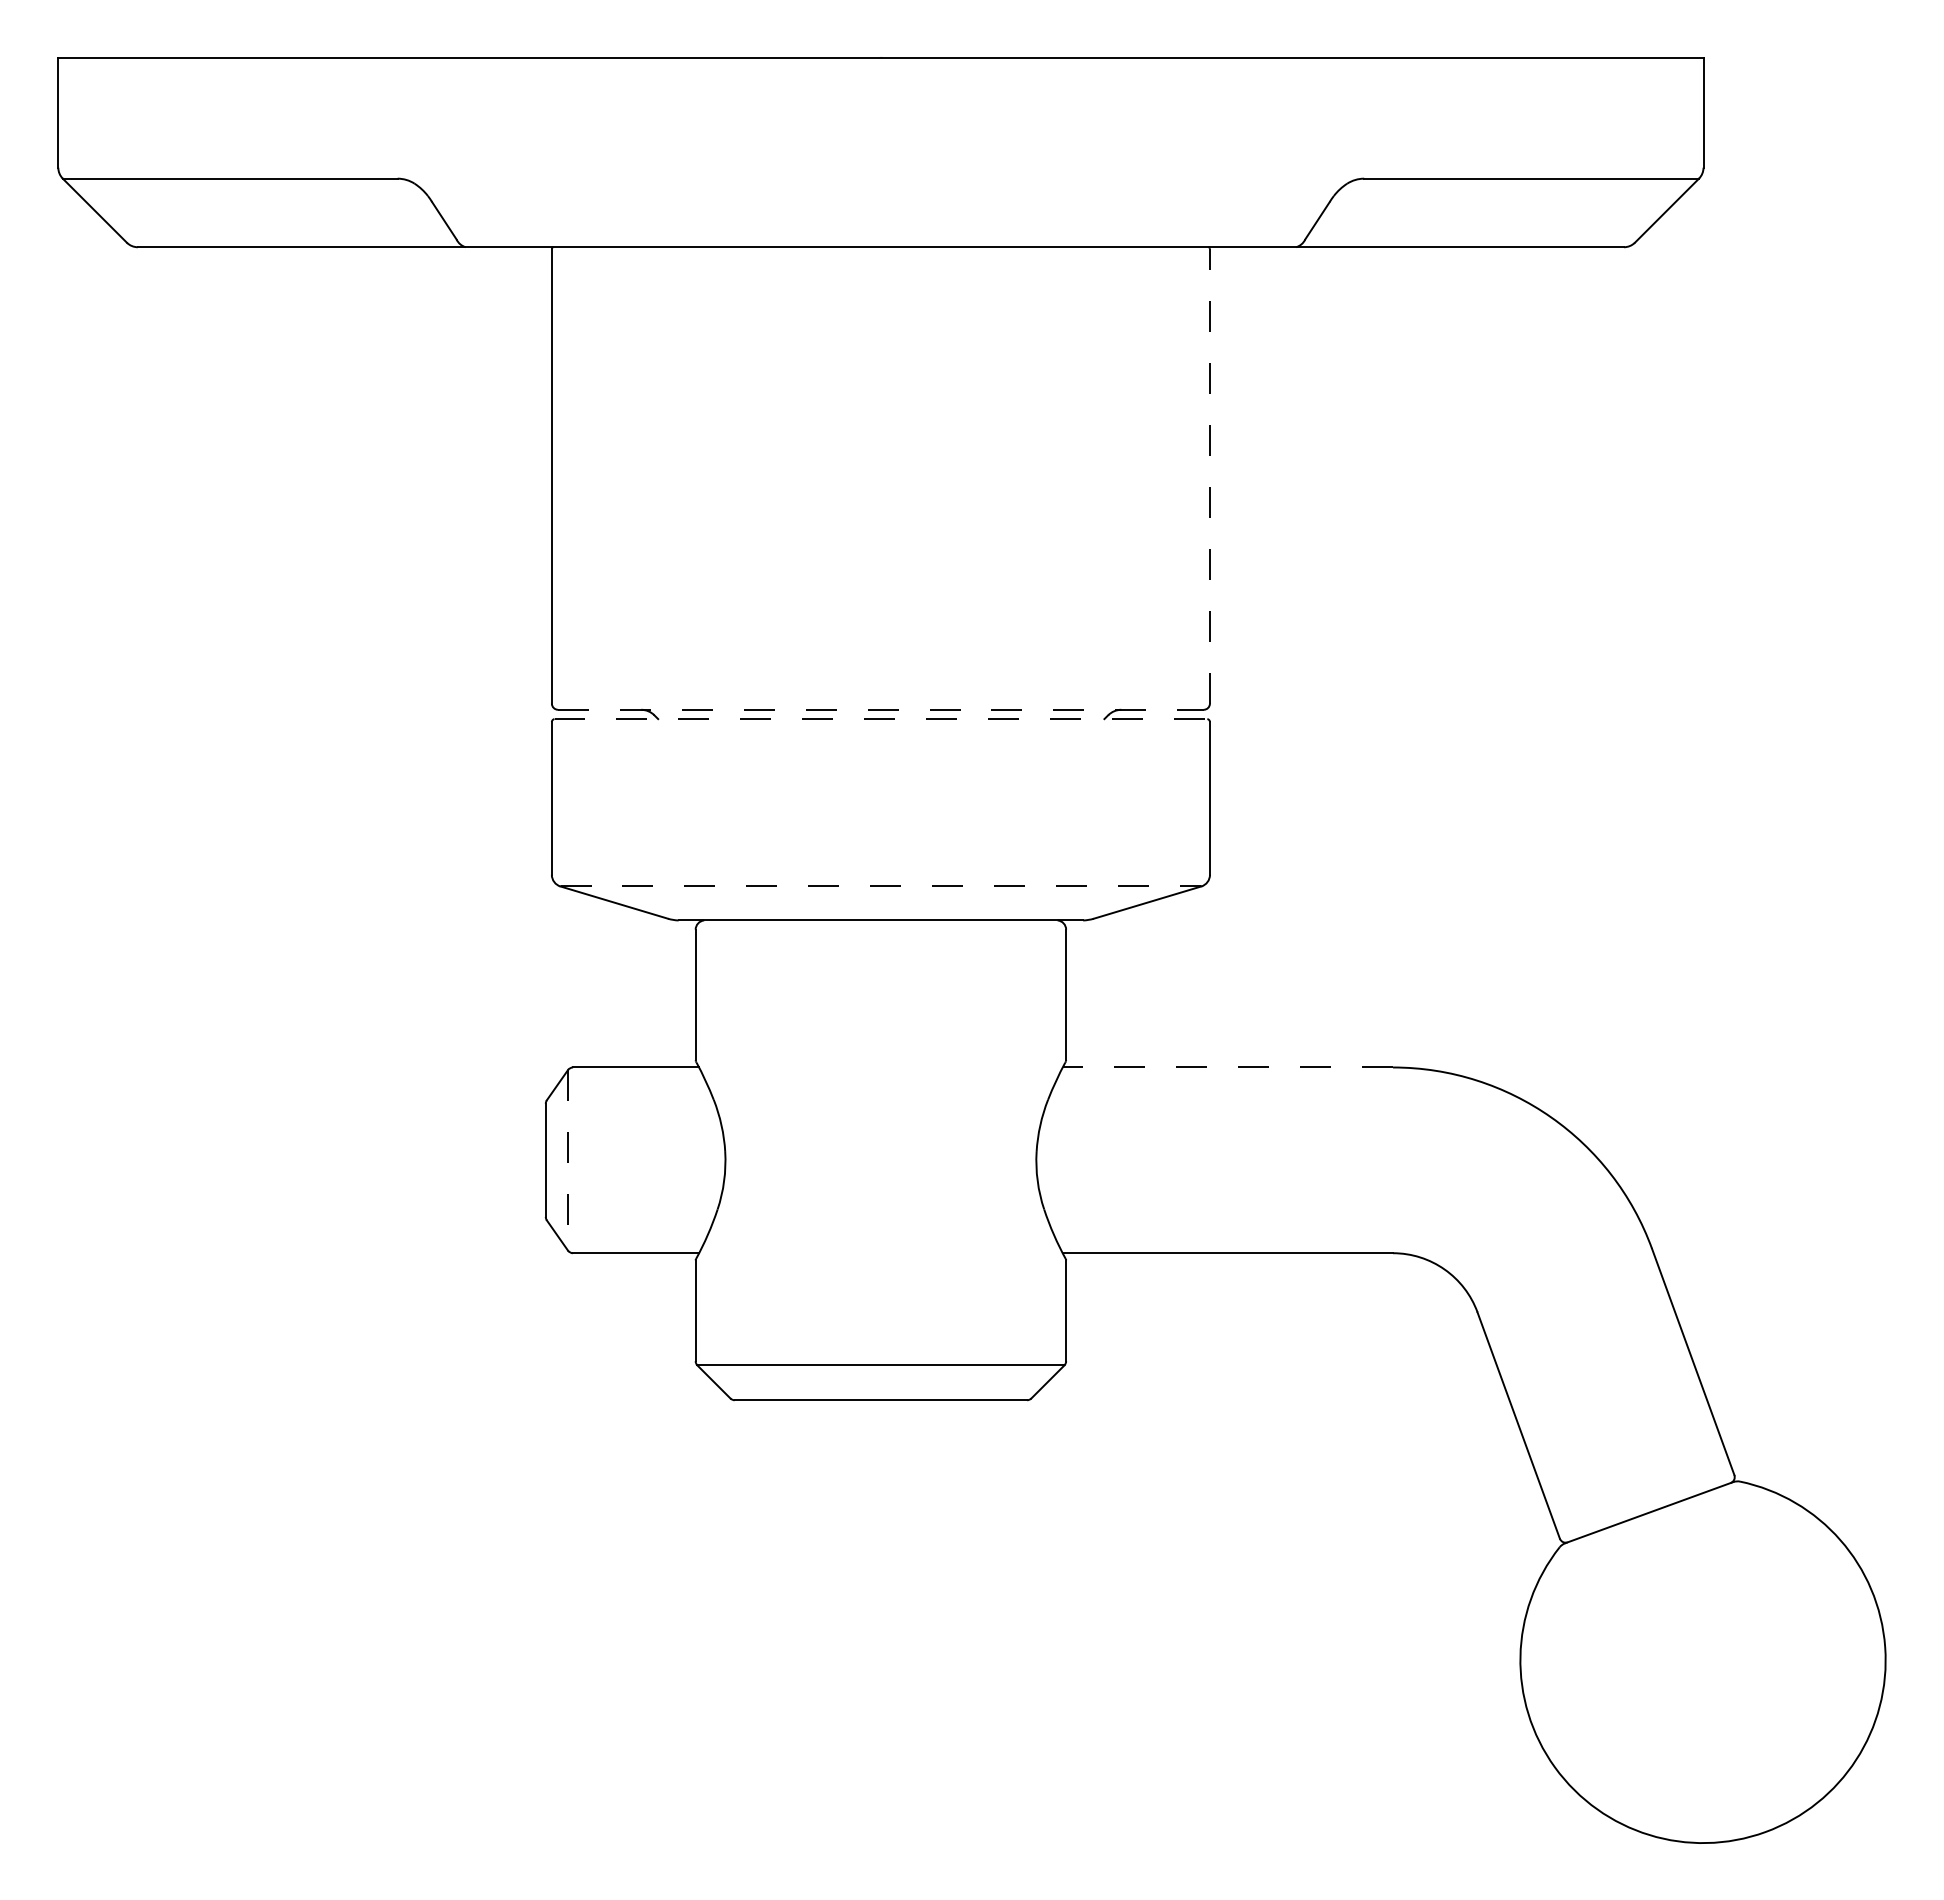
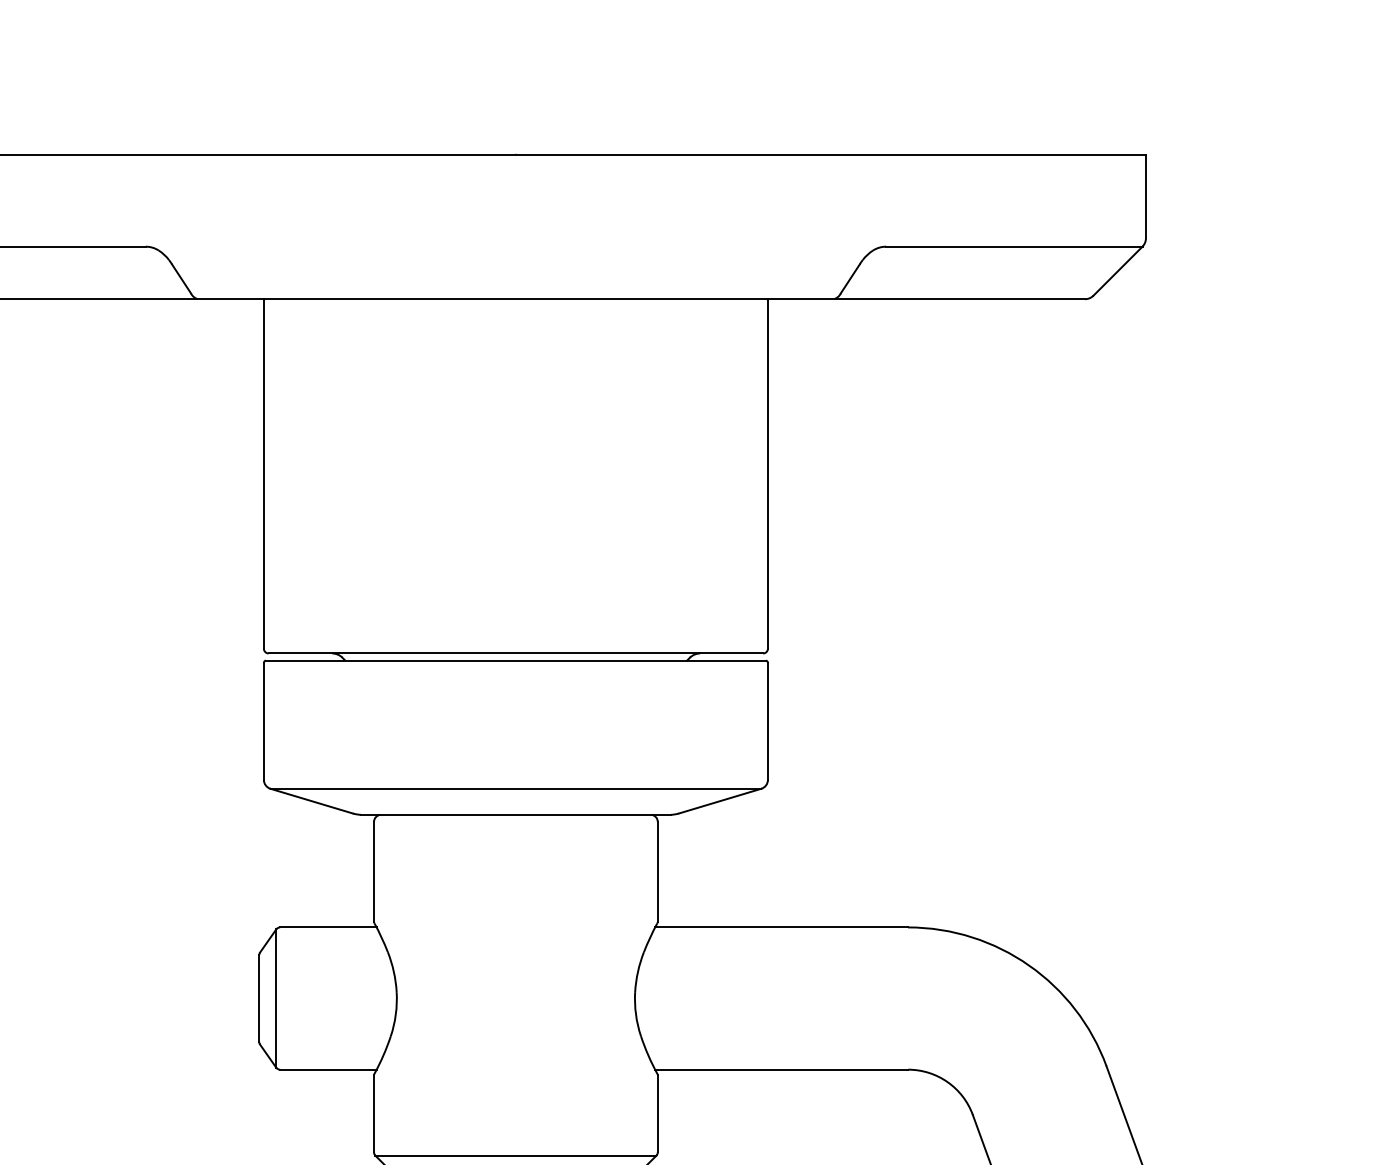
line: (1209, 475) -> (767, 474), dashed -> solid
line: (880, 709) -> (515, 653), dashed -> solid
line: (881, 719) -> (516, 660), dashed -> solid
line: (881, 886) -> (516, 788), dashed -> solid
line: (1227, 1067) -> (781, 927), dashed -> solid
line: (567, 1160) -> (275, 998), dashed -> solid

